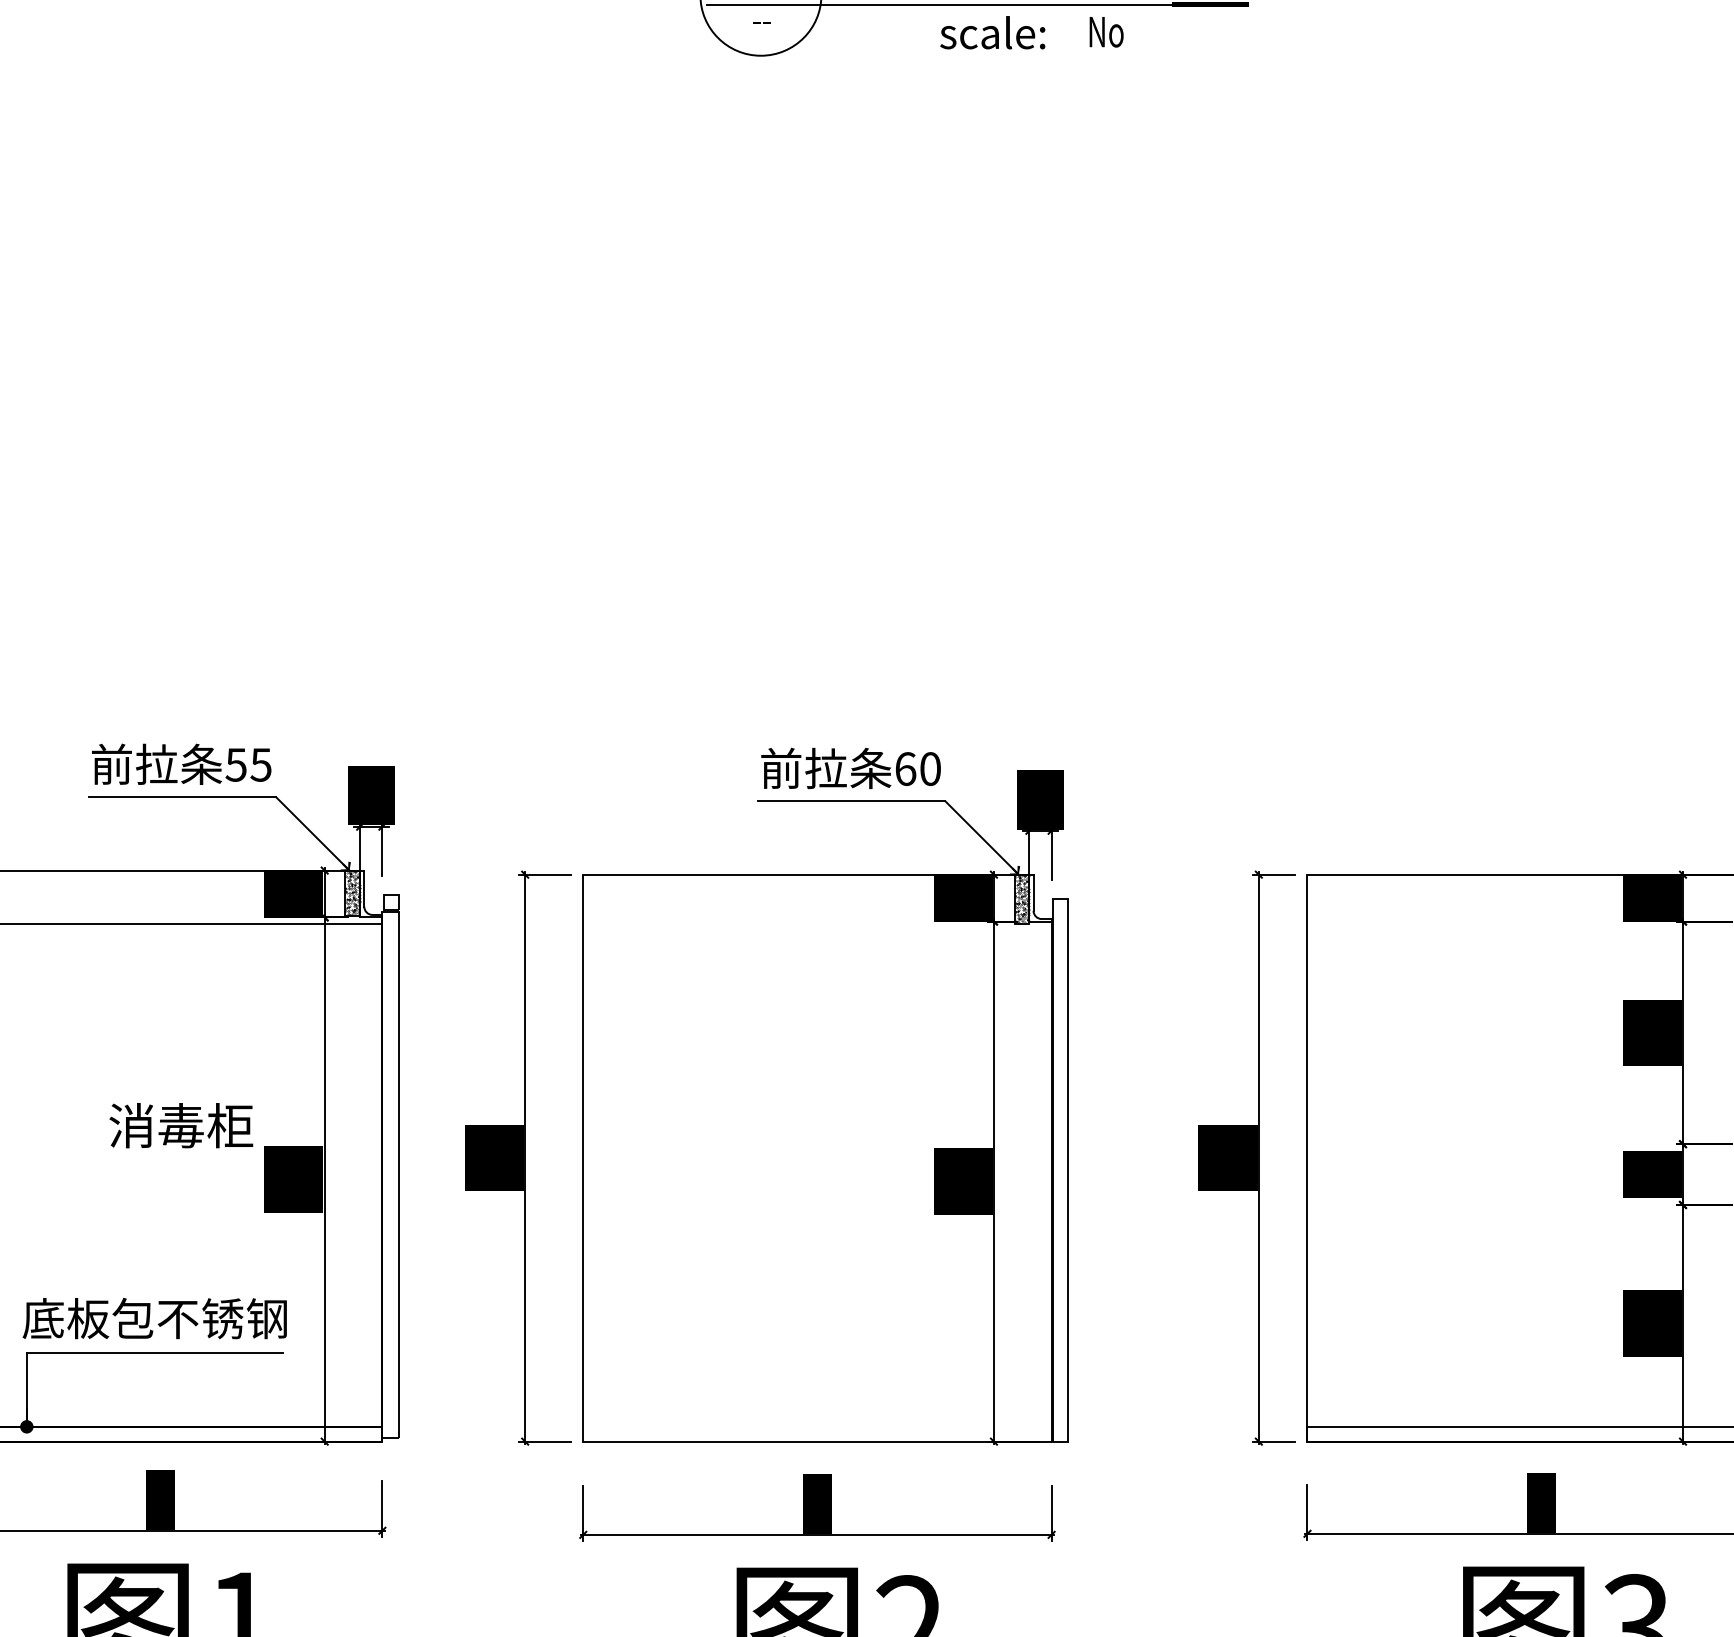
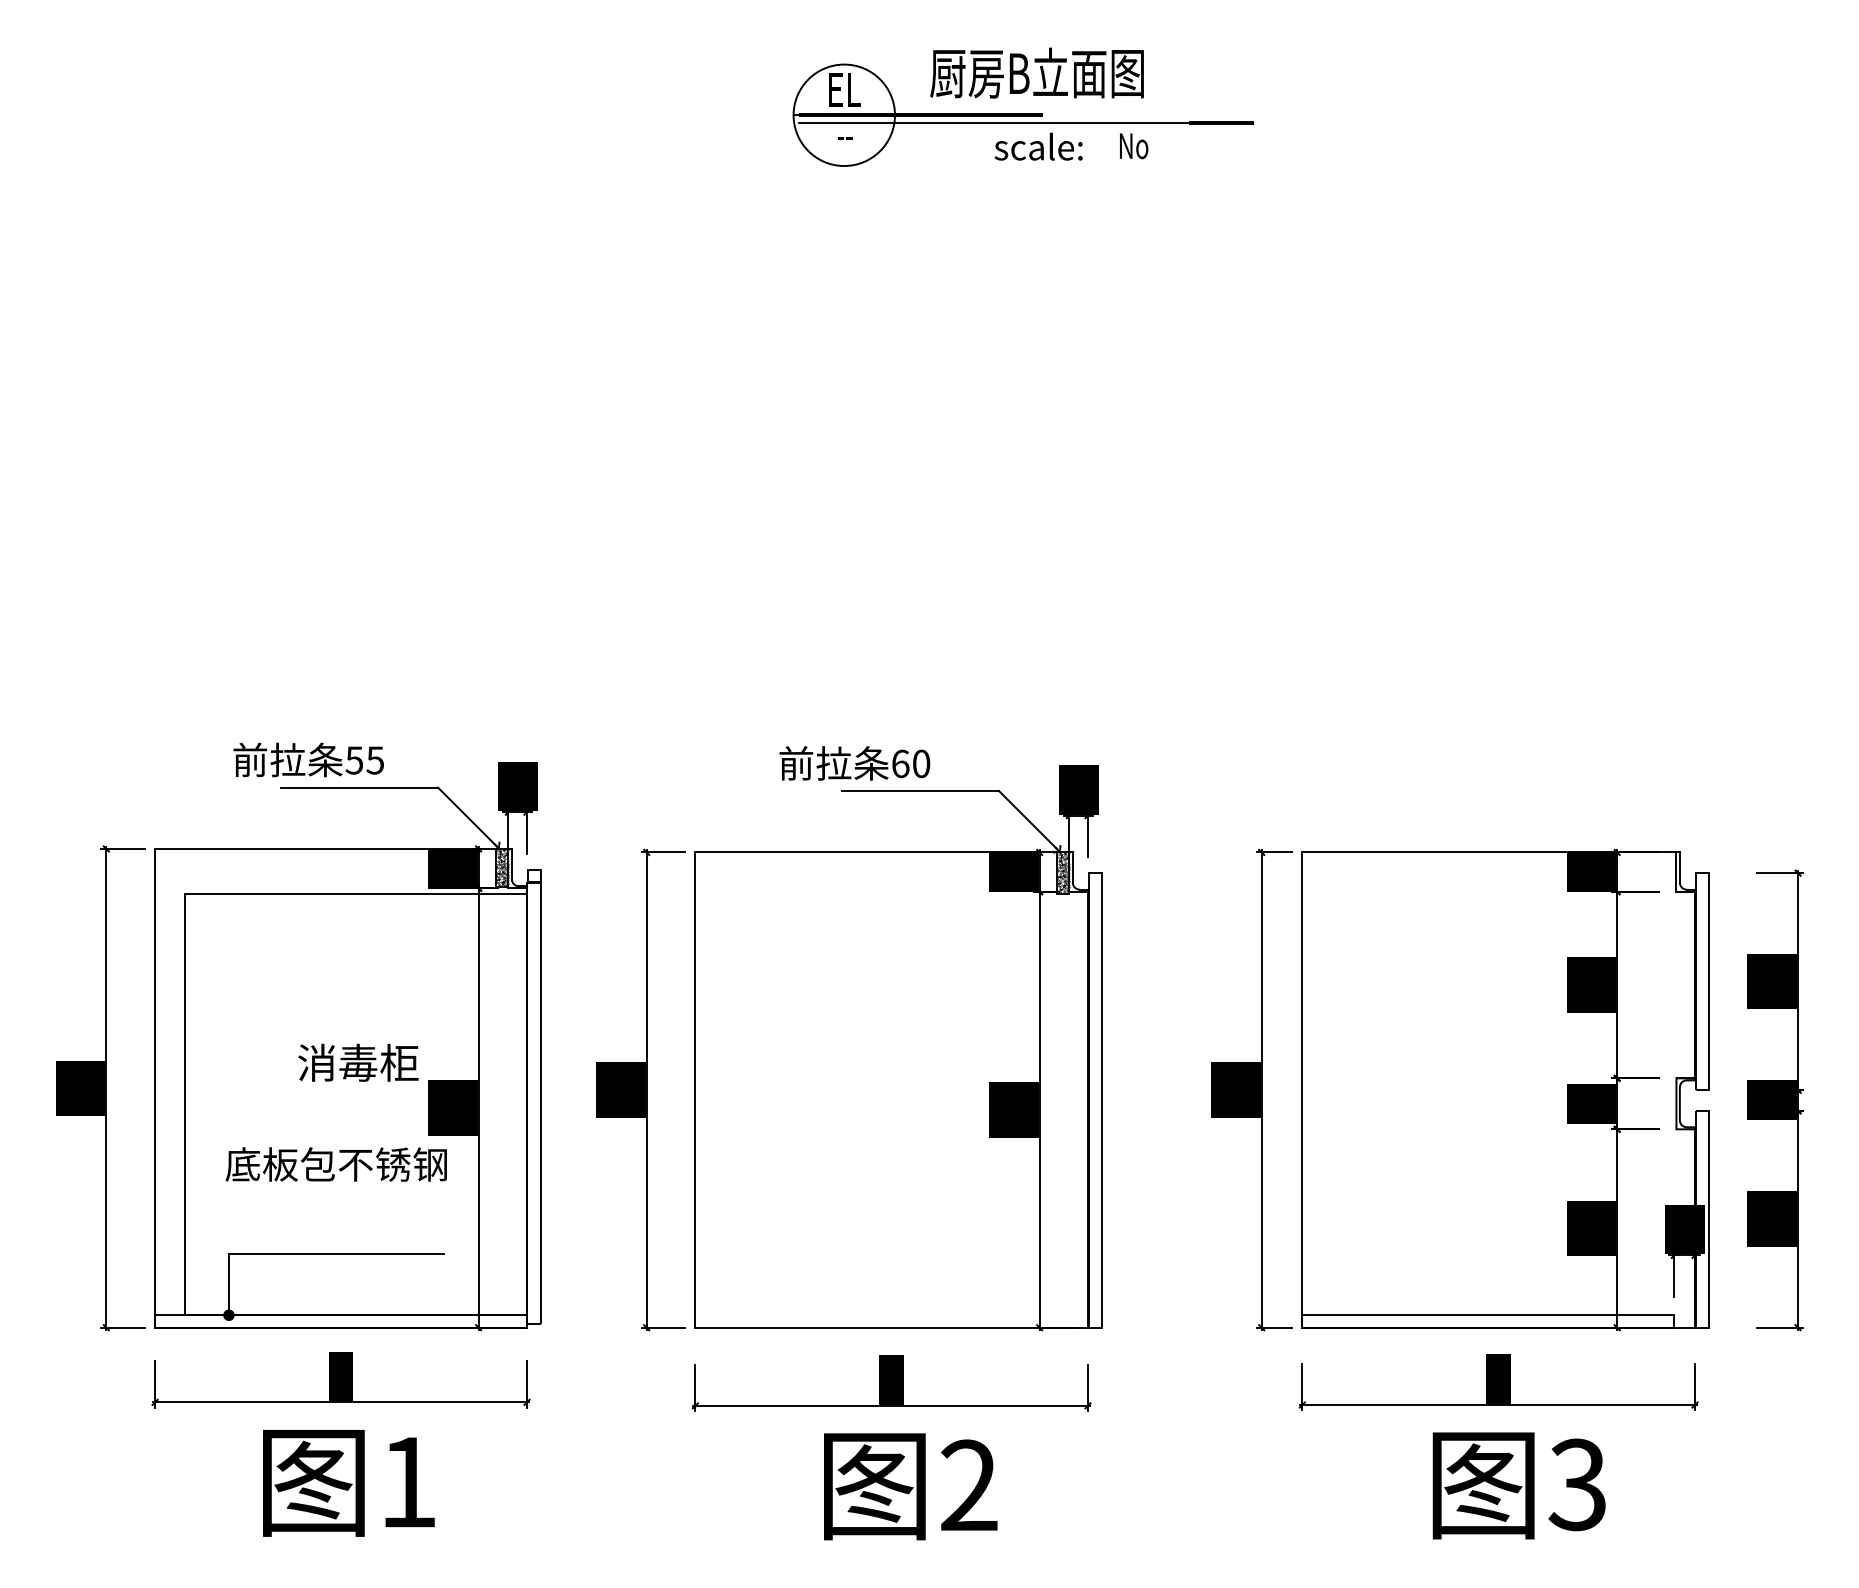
text: (181, 763) -> (308, 759), moved
text: (850, 768) -> (854, 763), moved
text: (153, 1318) -> (335, 1164), moved

